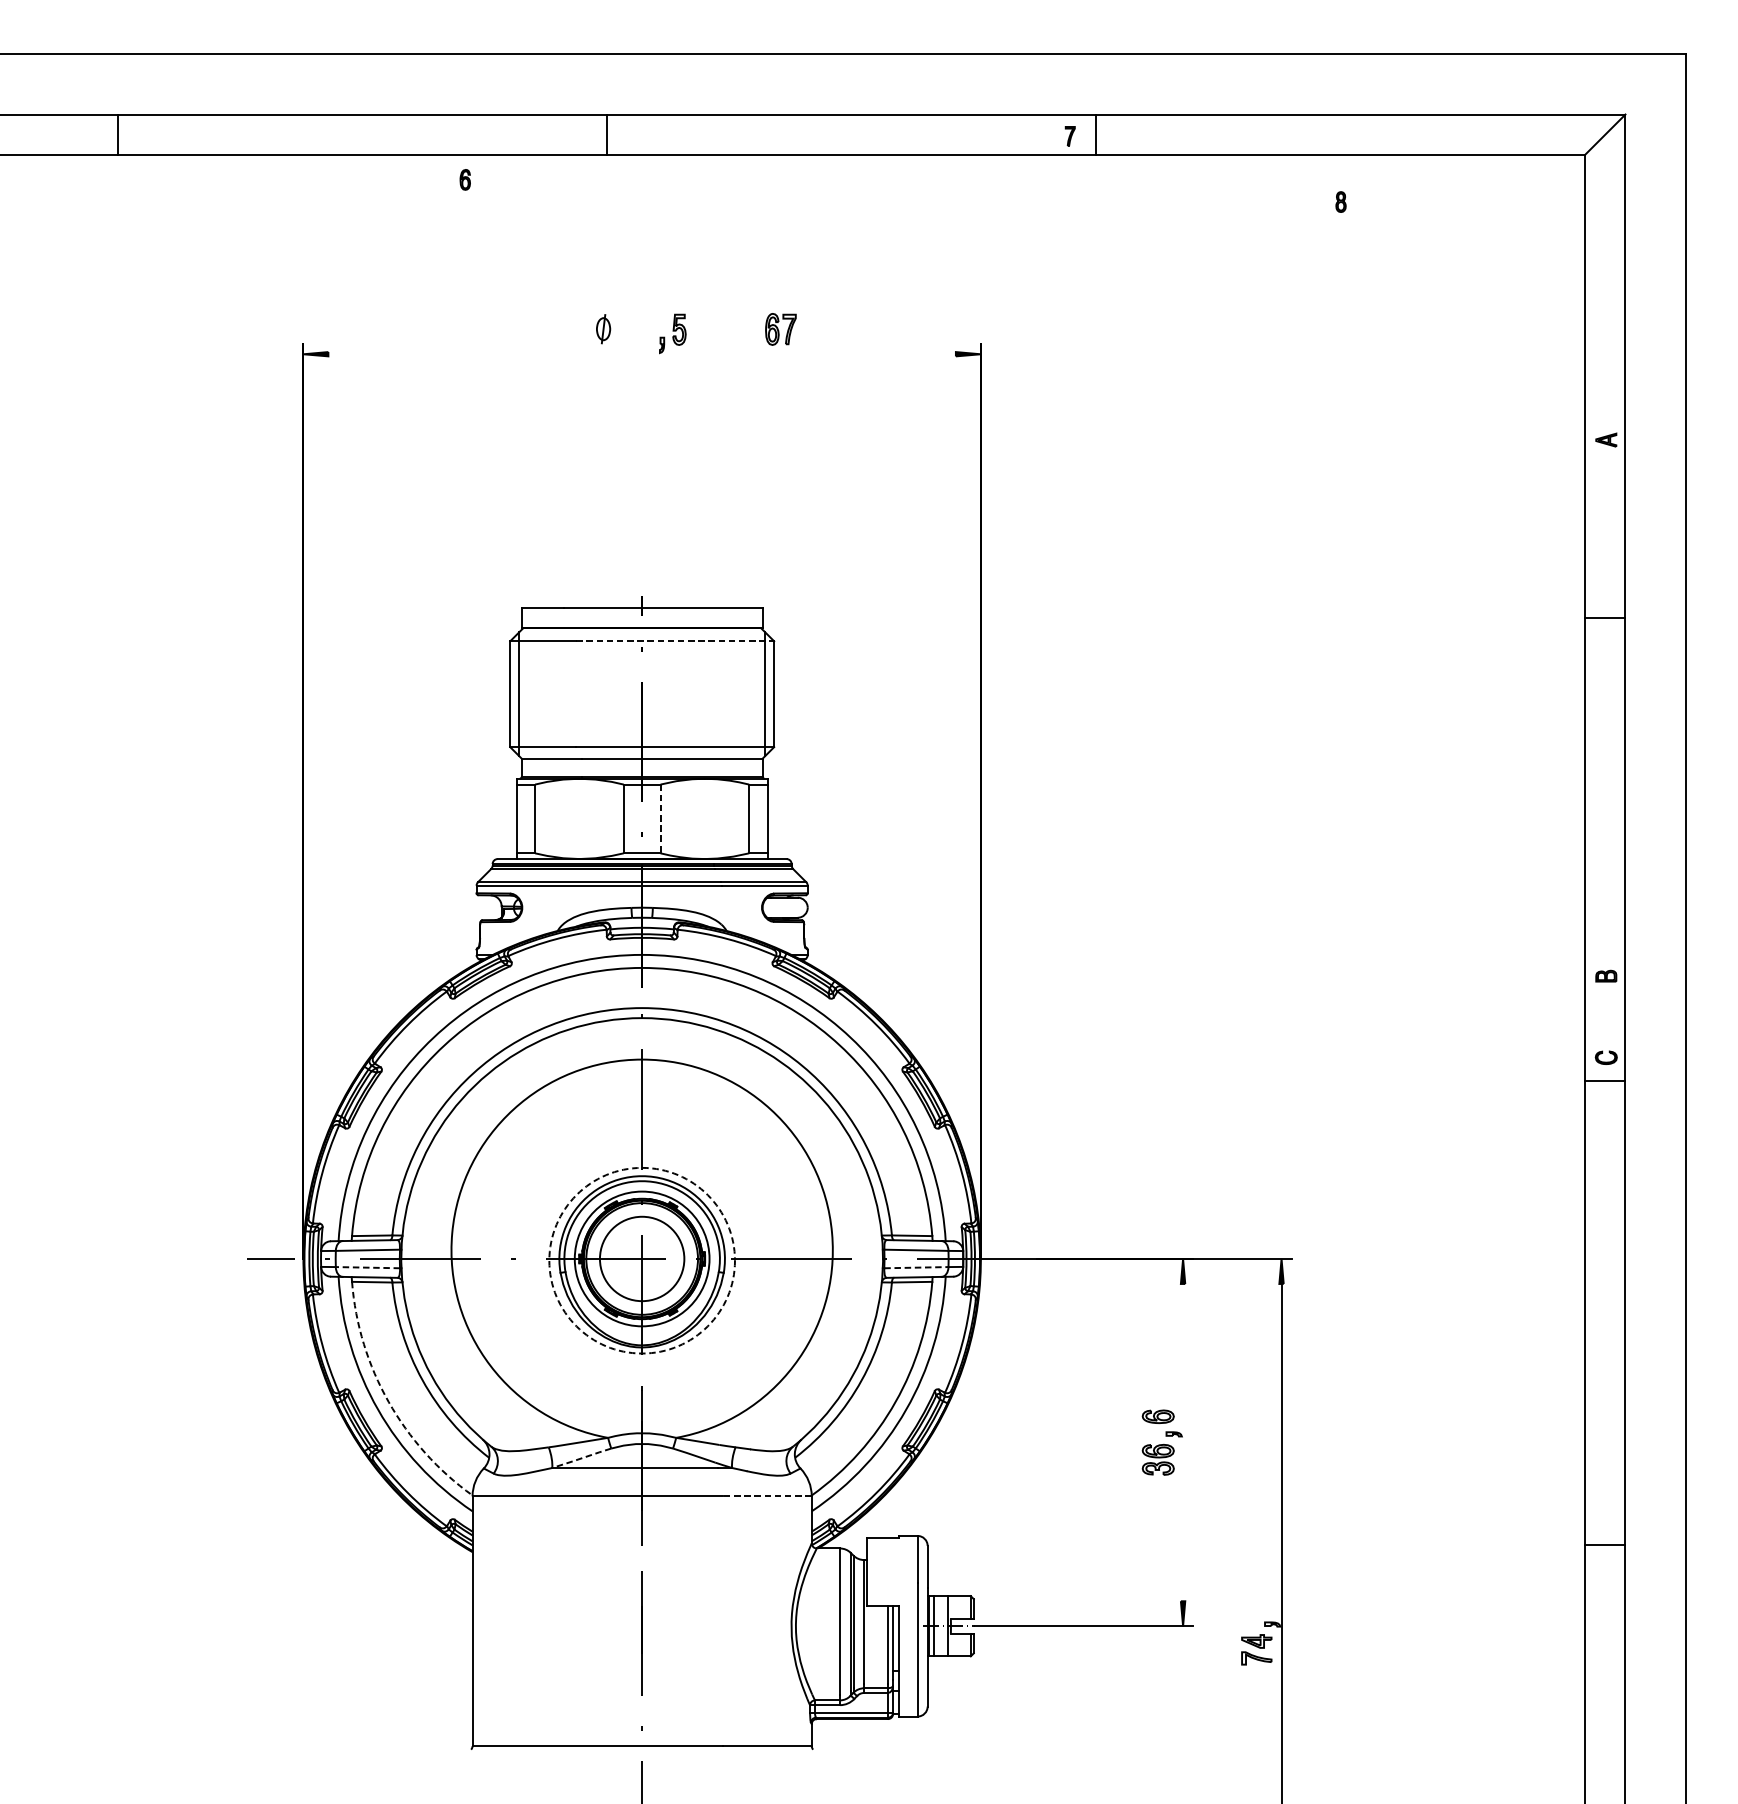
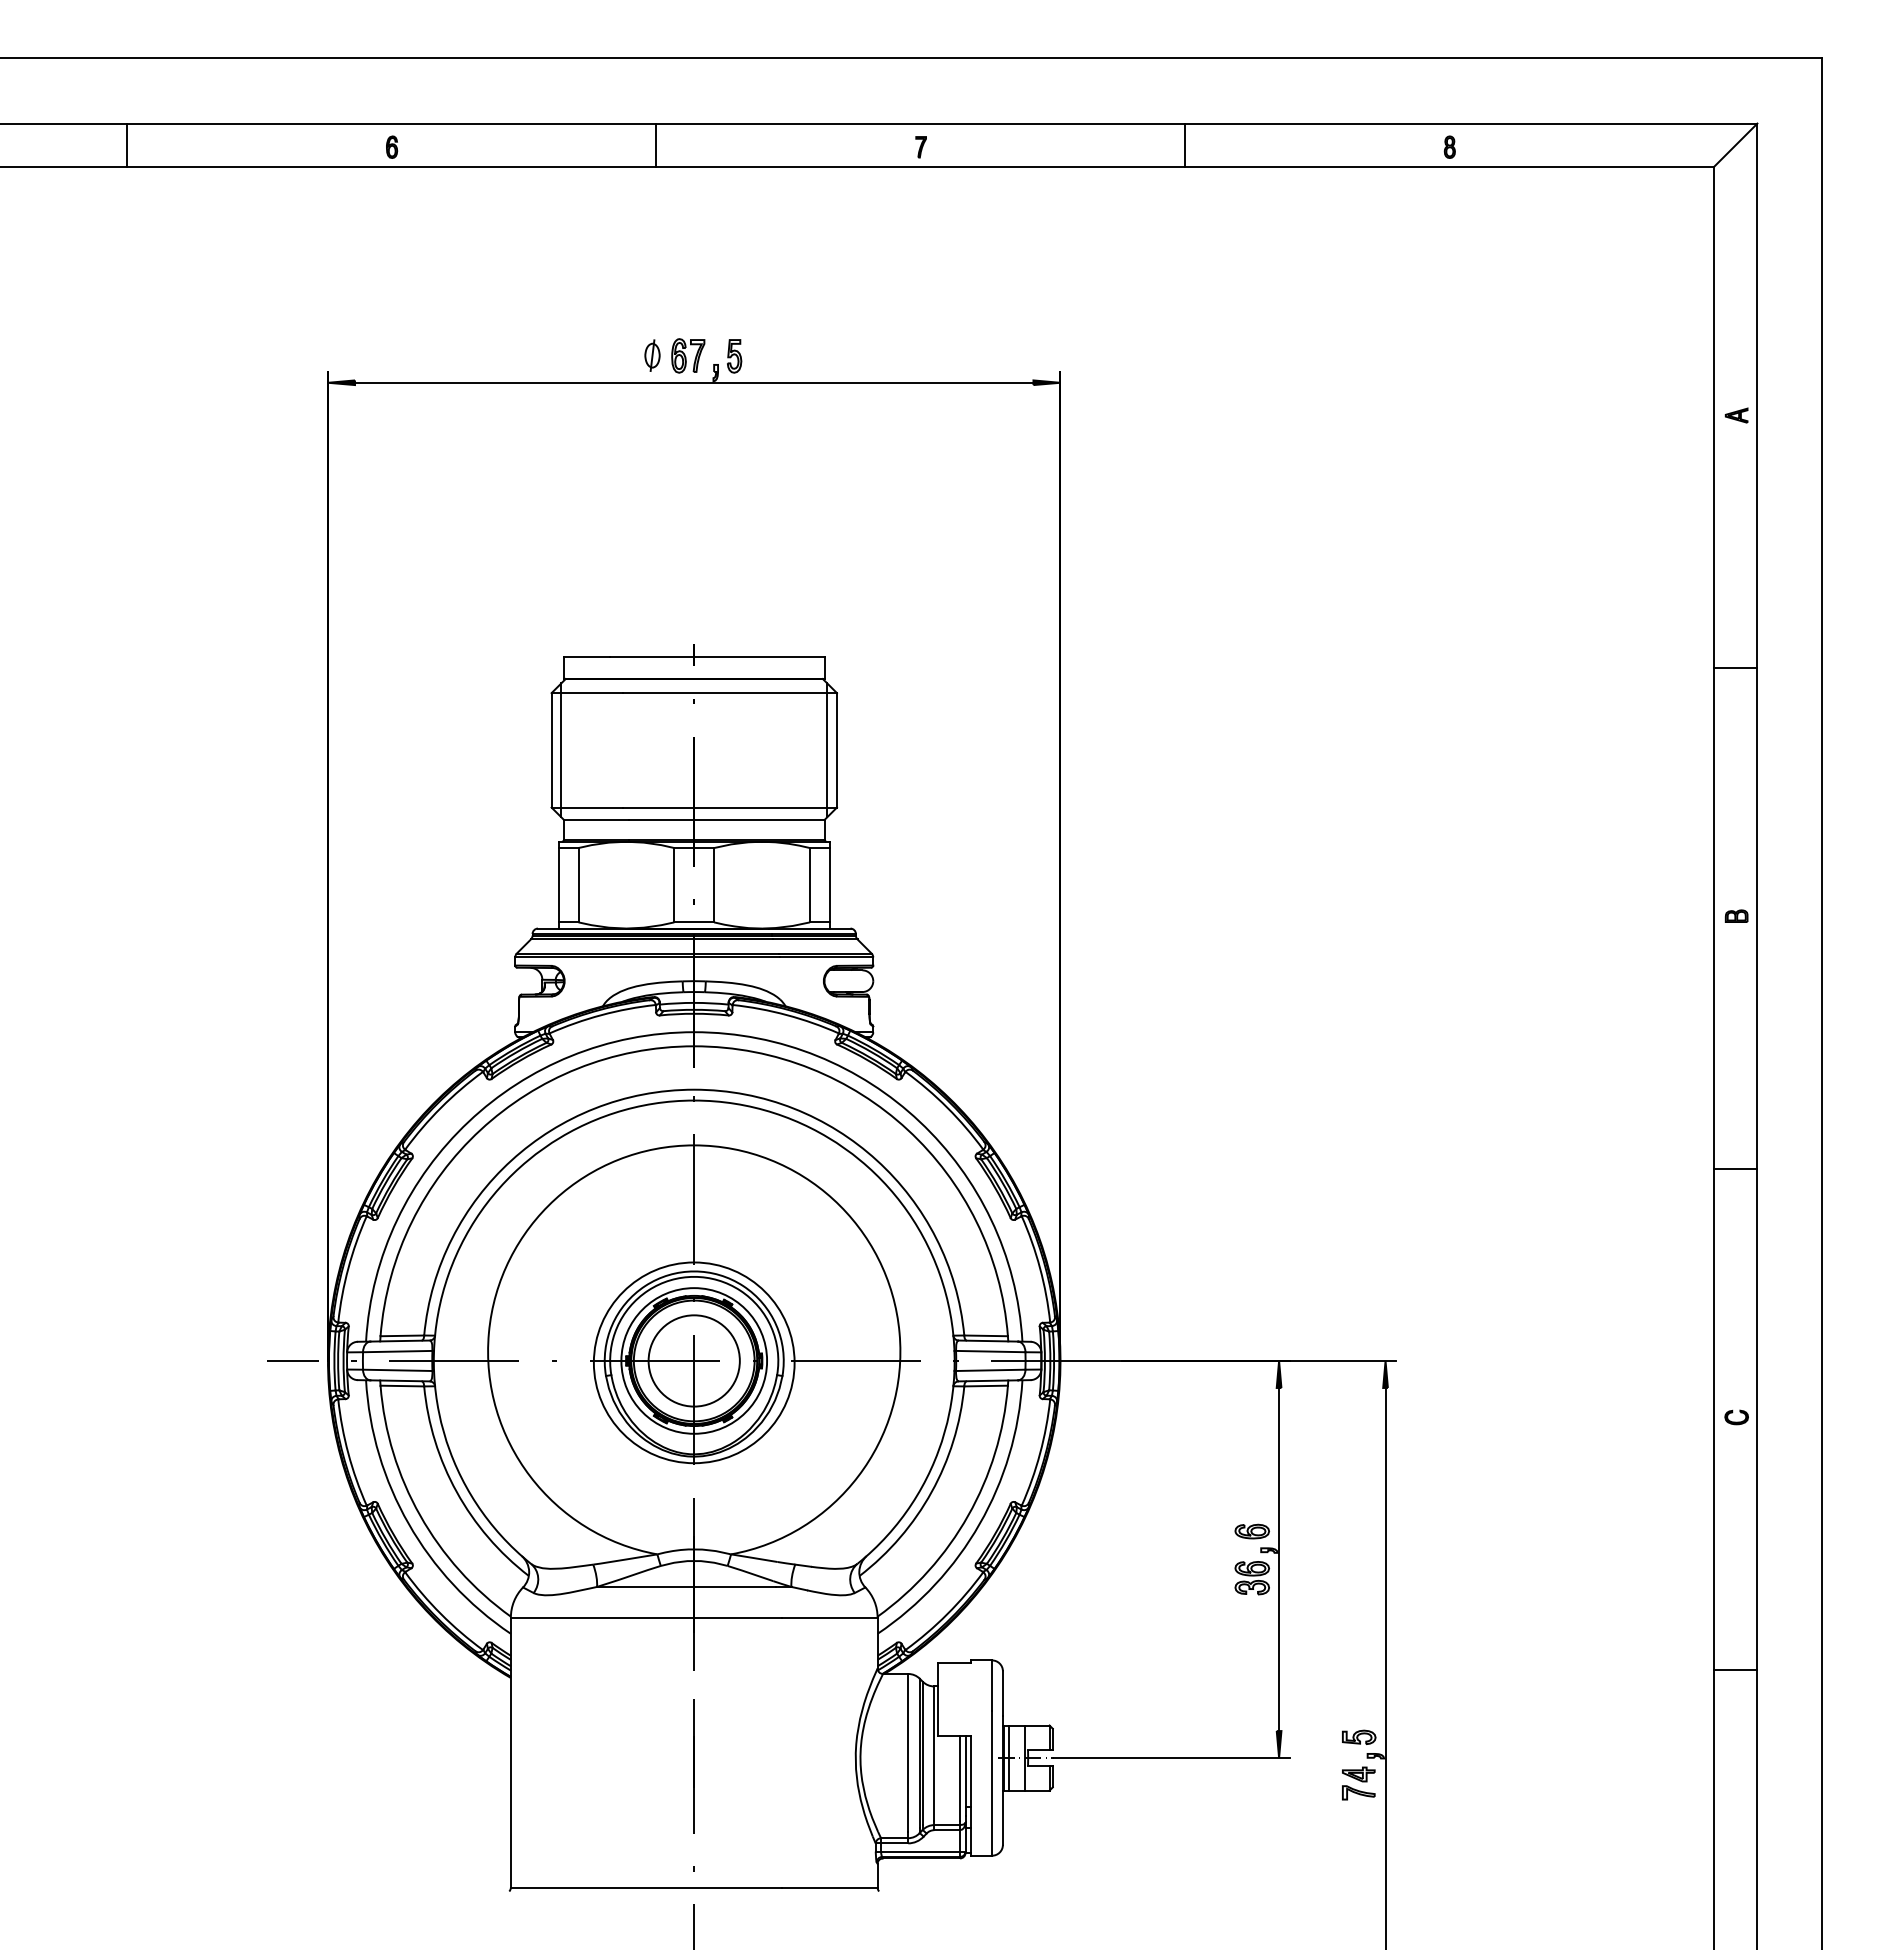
part: (1069, 136) -> (920, 147), moved
part: (465, 179) -> (392, 146), moved
part: (1340, 201) -> (1449, 146), moved
part: (781, 329) -> (688, 355), moved
line: (642, 353) -> (694, 382), added
part: (1606, 440) -> (1736, 415), moved
line: (675, 641) -> (730, 693), dashed -> solid
line: (660, 819) -> (714, 885), dashed -> solid
part: (1606, 975) -> (1736, 915), moved
part: (1606, 1057) -> (1736, 1417), moved
circle: (641, 1260) -> (693, 1362), dashed -> solid
line: (367, 1267) -> (397, 1370), dashed -> solid
line: (916, 1267) -> (990, 1370), dashed -> solid
arc: (388, 1401) -> (420, 1515), dashed -> solid
line: (1183, 1442) -> (1279, 1559), added
line: (581, 1458) -> (628, 1576), dashed -> solid
line: (767, 1496) -> (829, 1617), dashed -> solid
part: (1257, 1606) -> (1359, 1736), added

